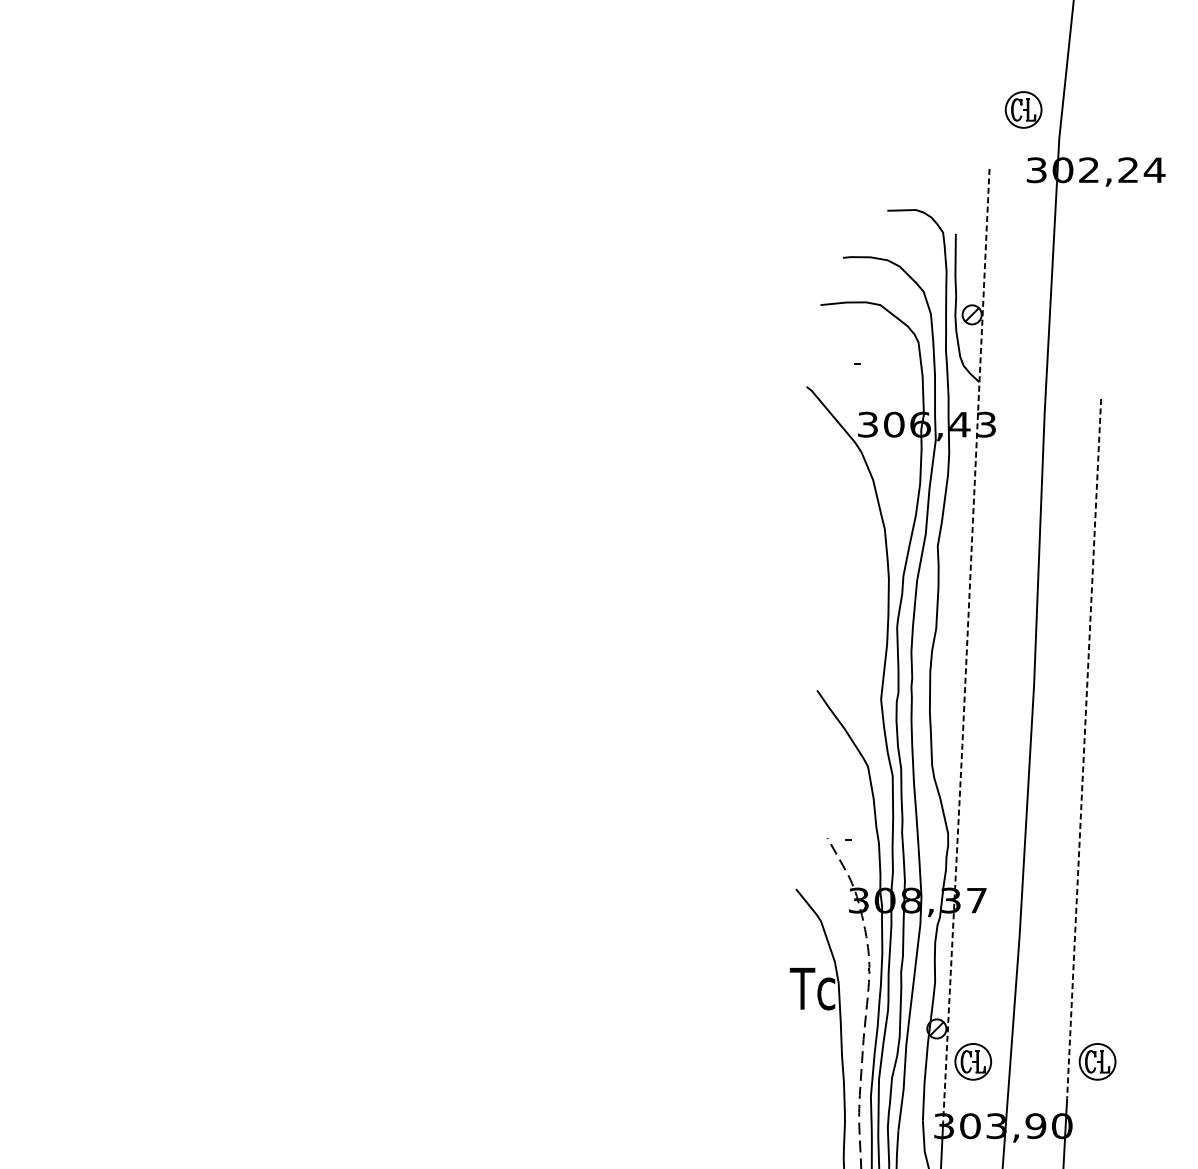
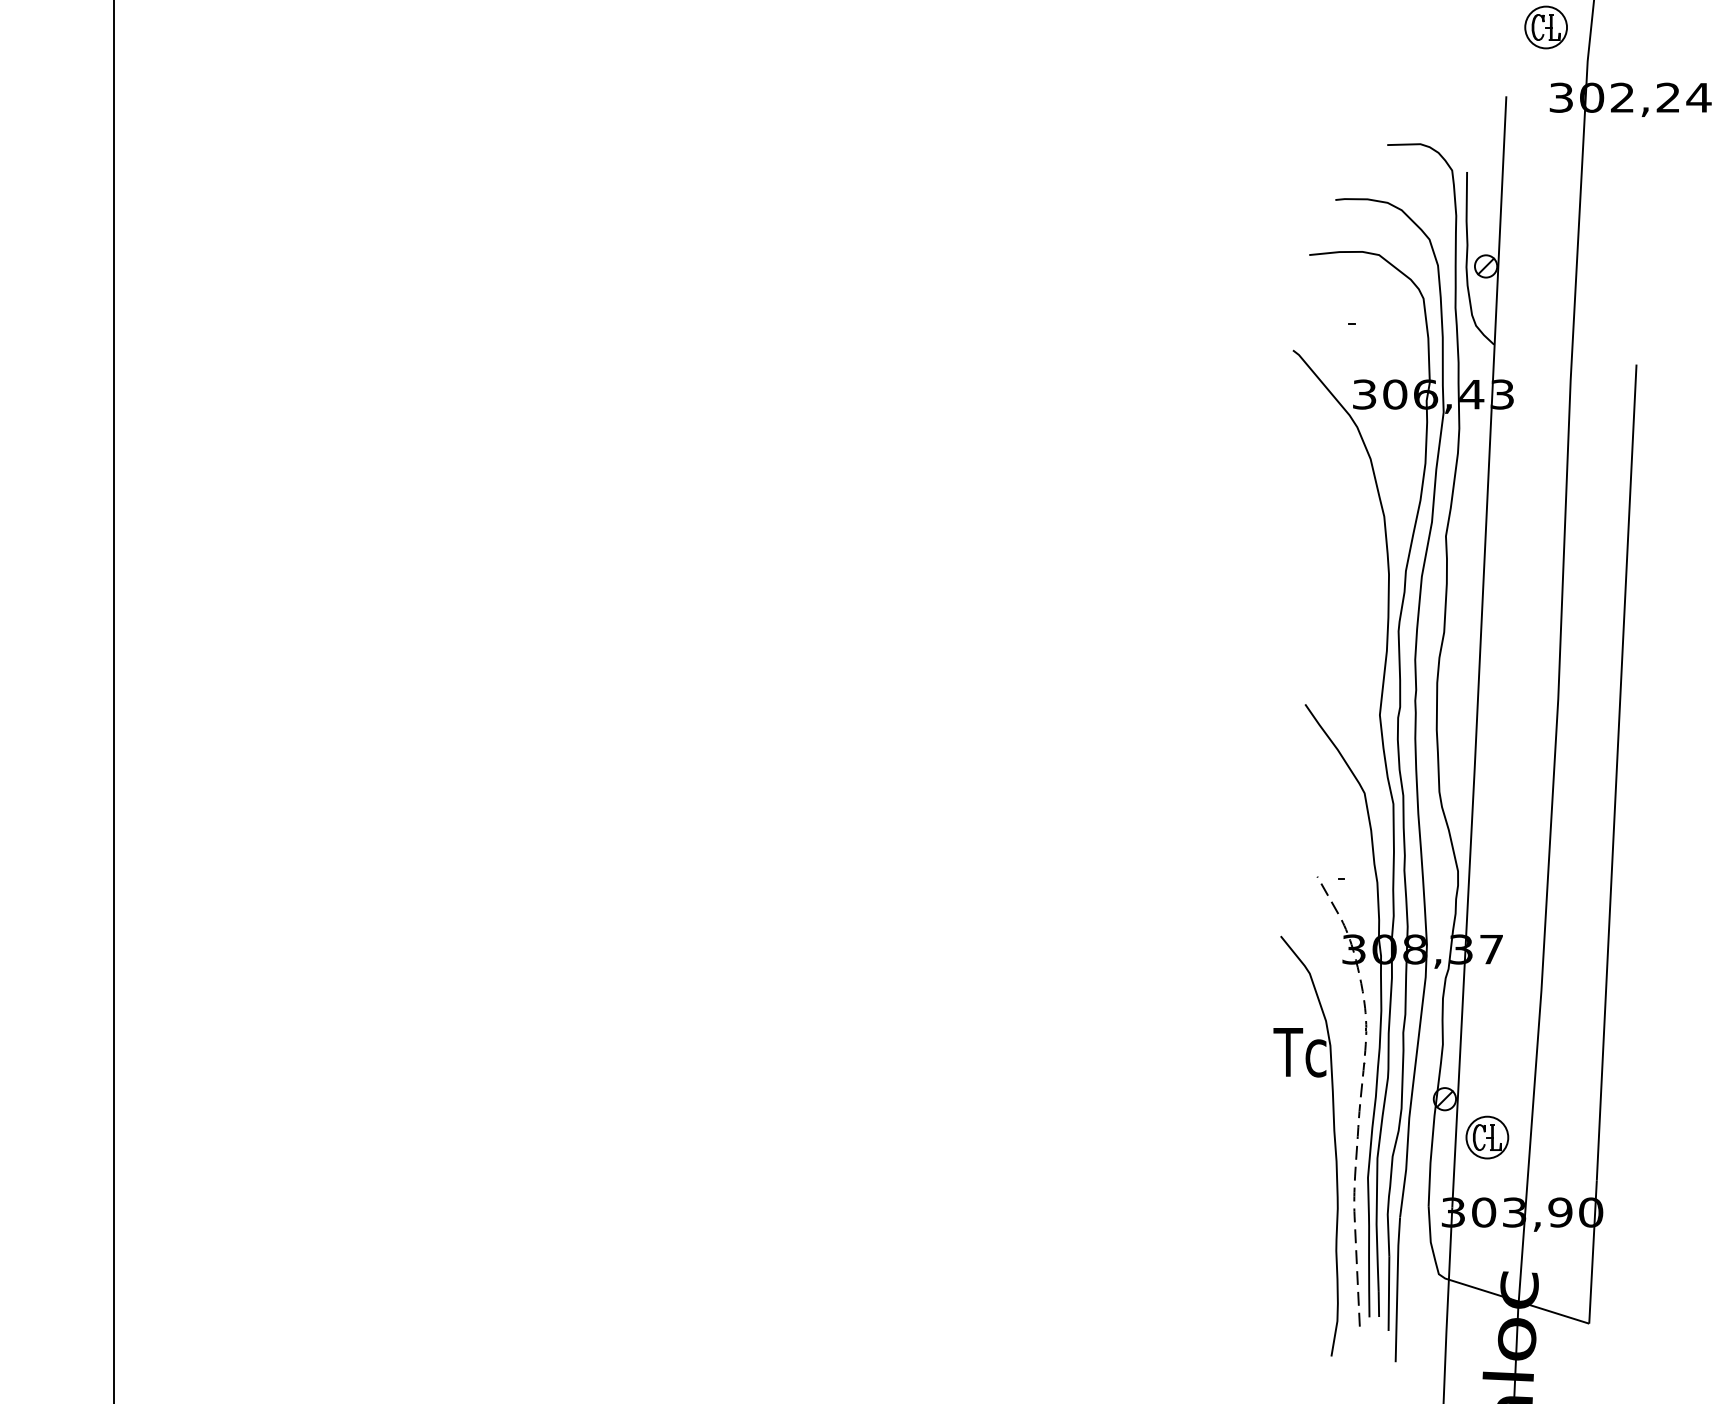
line: (967, 646) -> (1480, 653), dashed -> solid
line: (1083, 748) -> (1616, 772), dashed -> solid
part: (1097, 1061) -> (1632, 1137), removed

